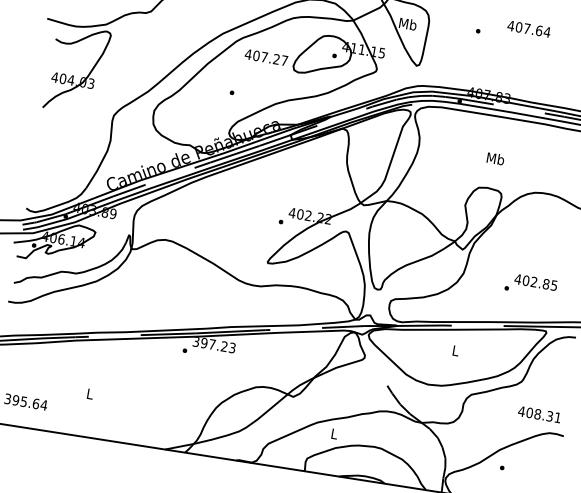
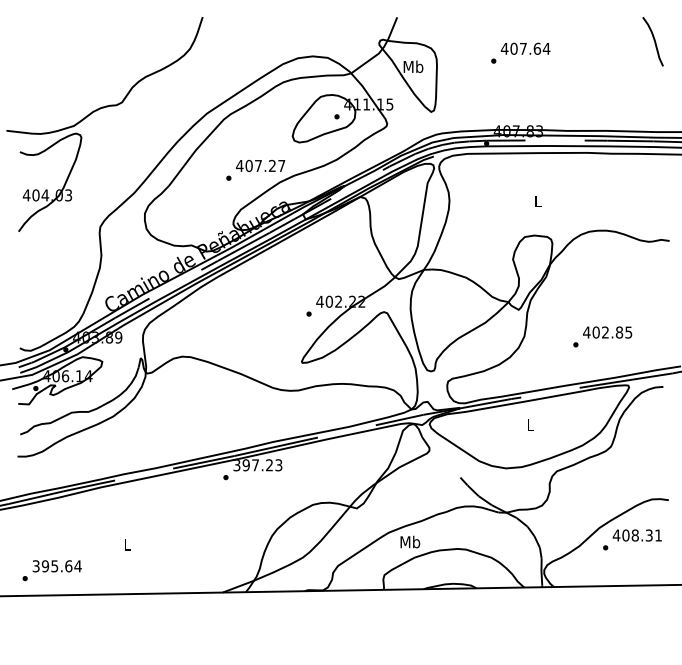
text: (529, 28) -> (525, 48), moved
text: (266, 57) -> (260, 165), moved
text: (495, 159) -> (538, 201), Mb -> L
text: (538, 414) -> (636, 535), moved
text: (334, 433) -> (410, 541), L -> Mb

